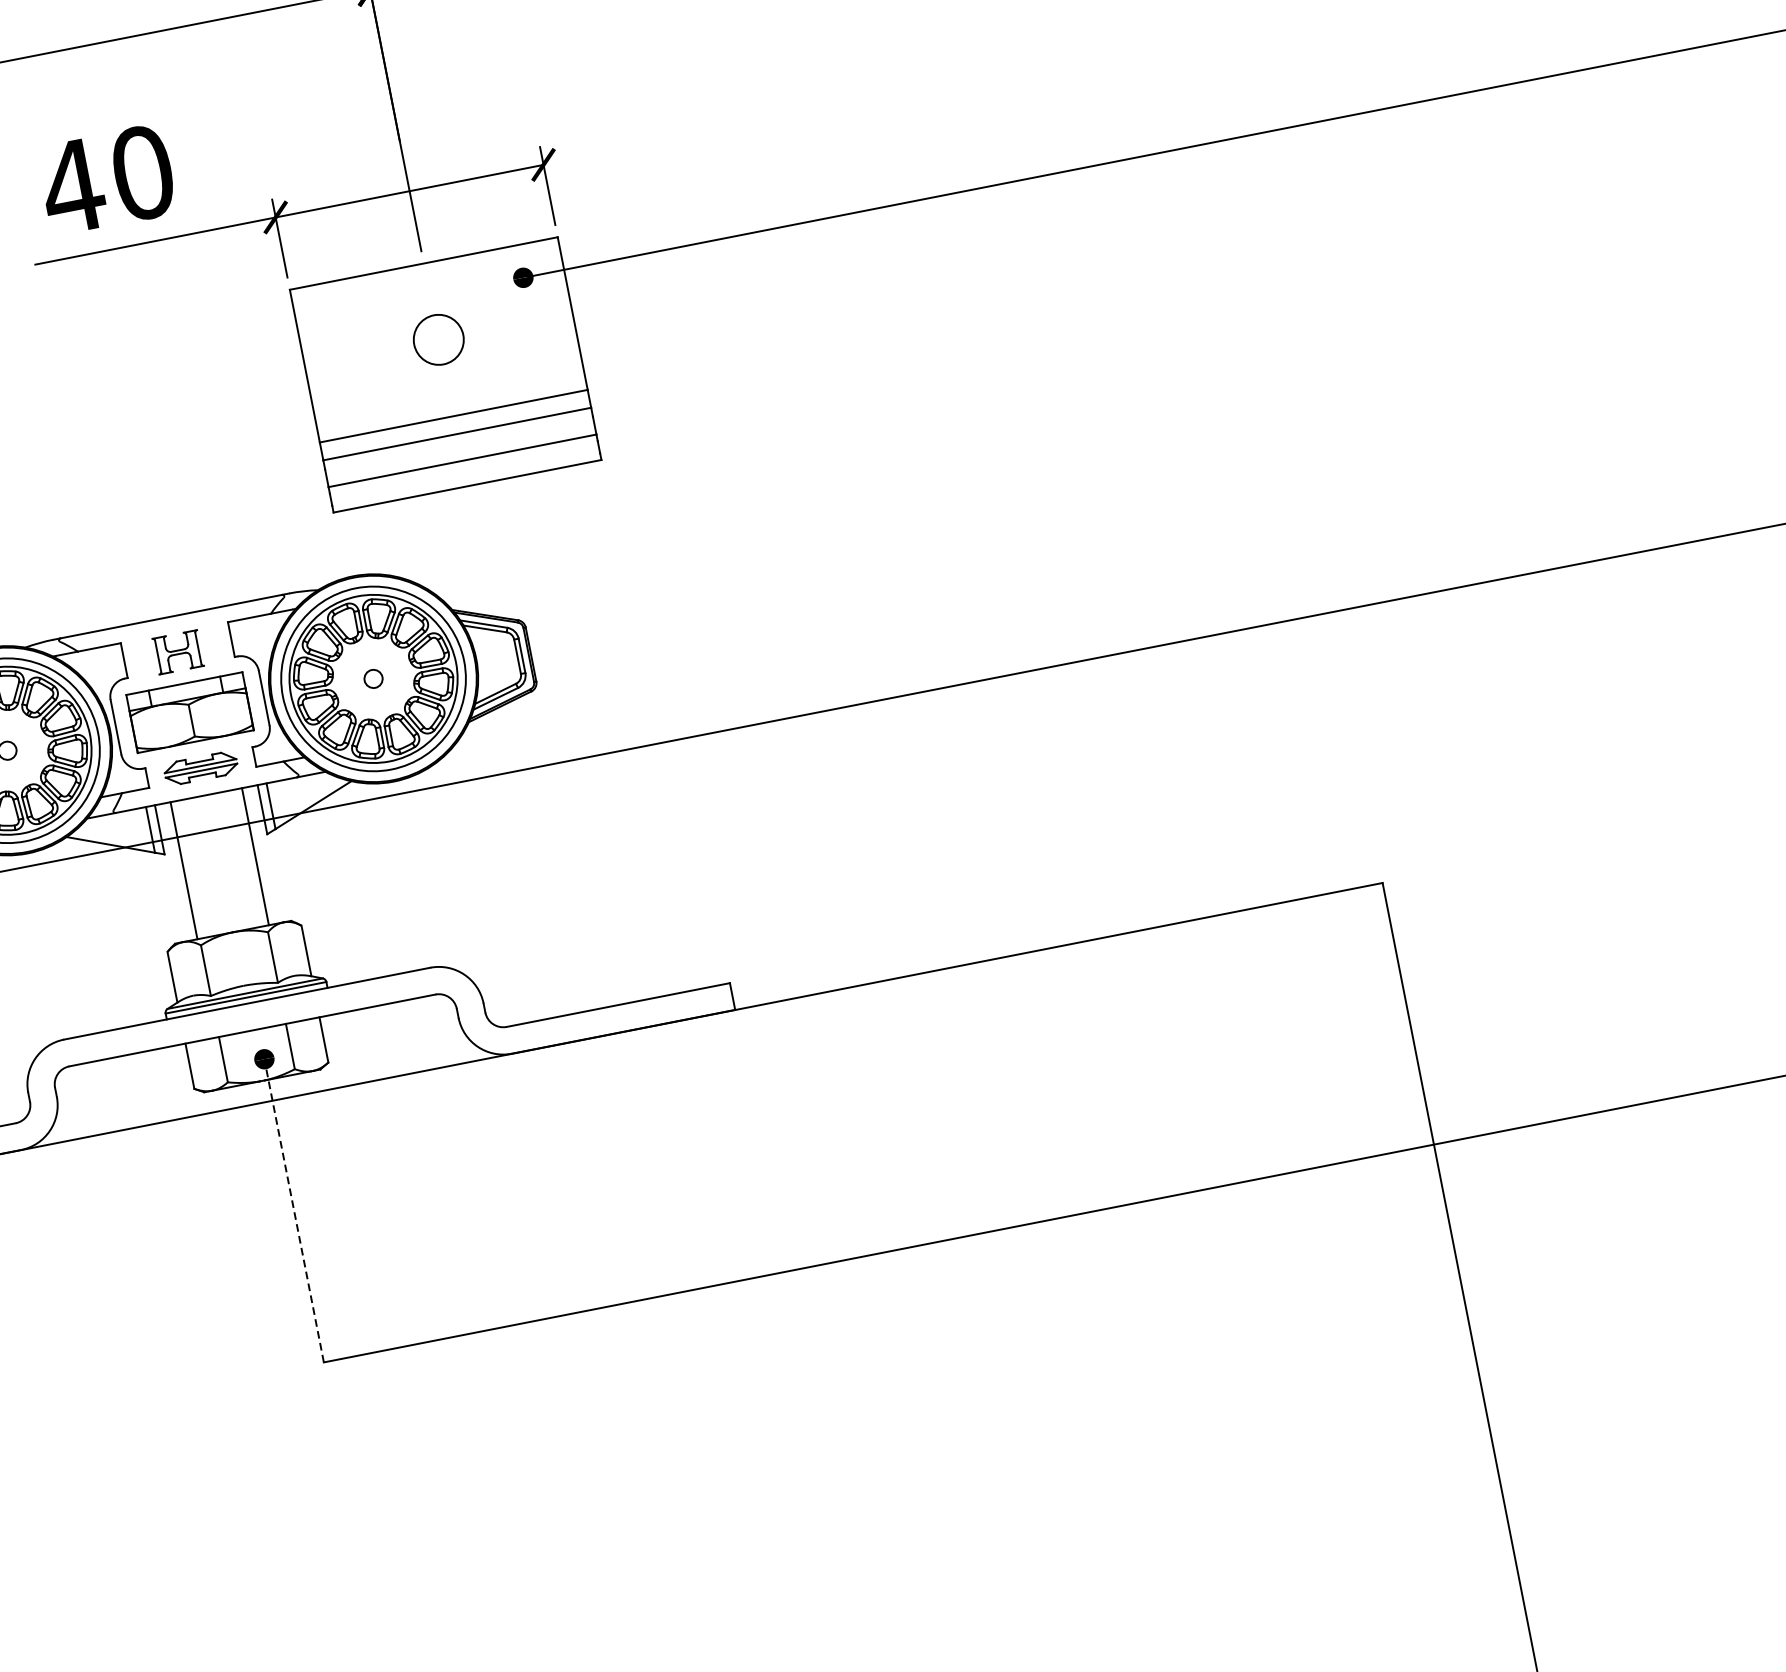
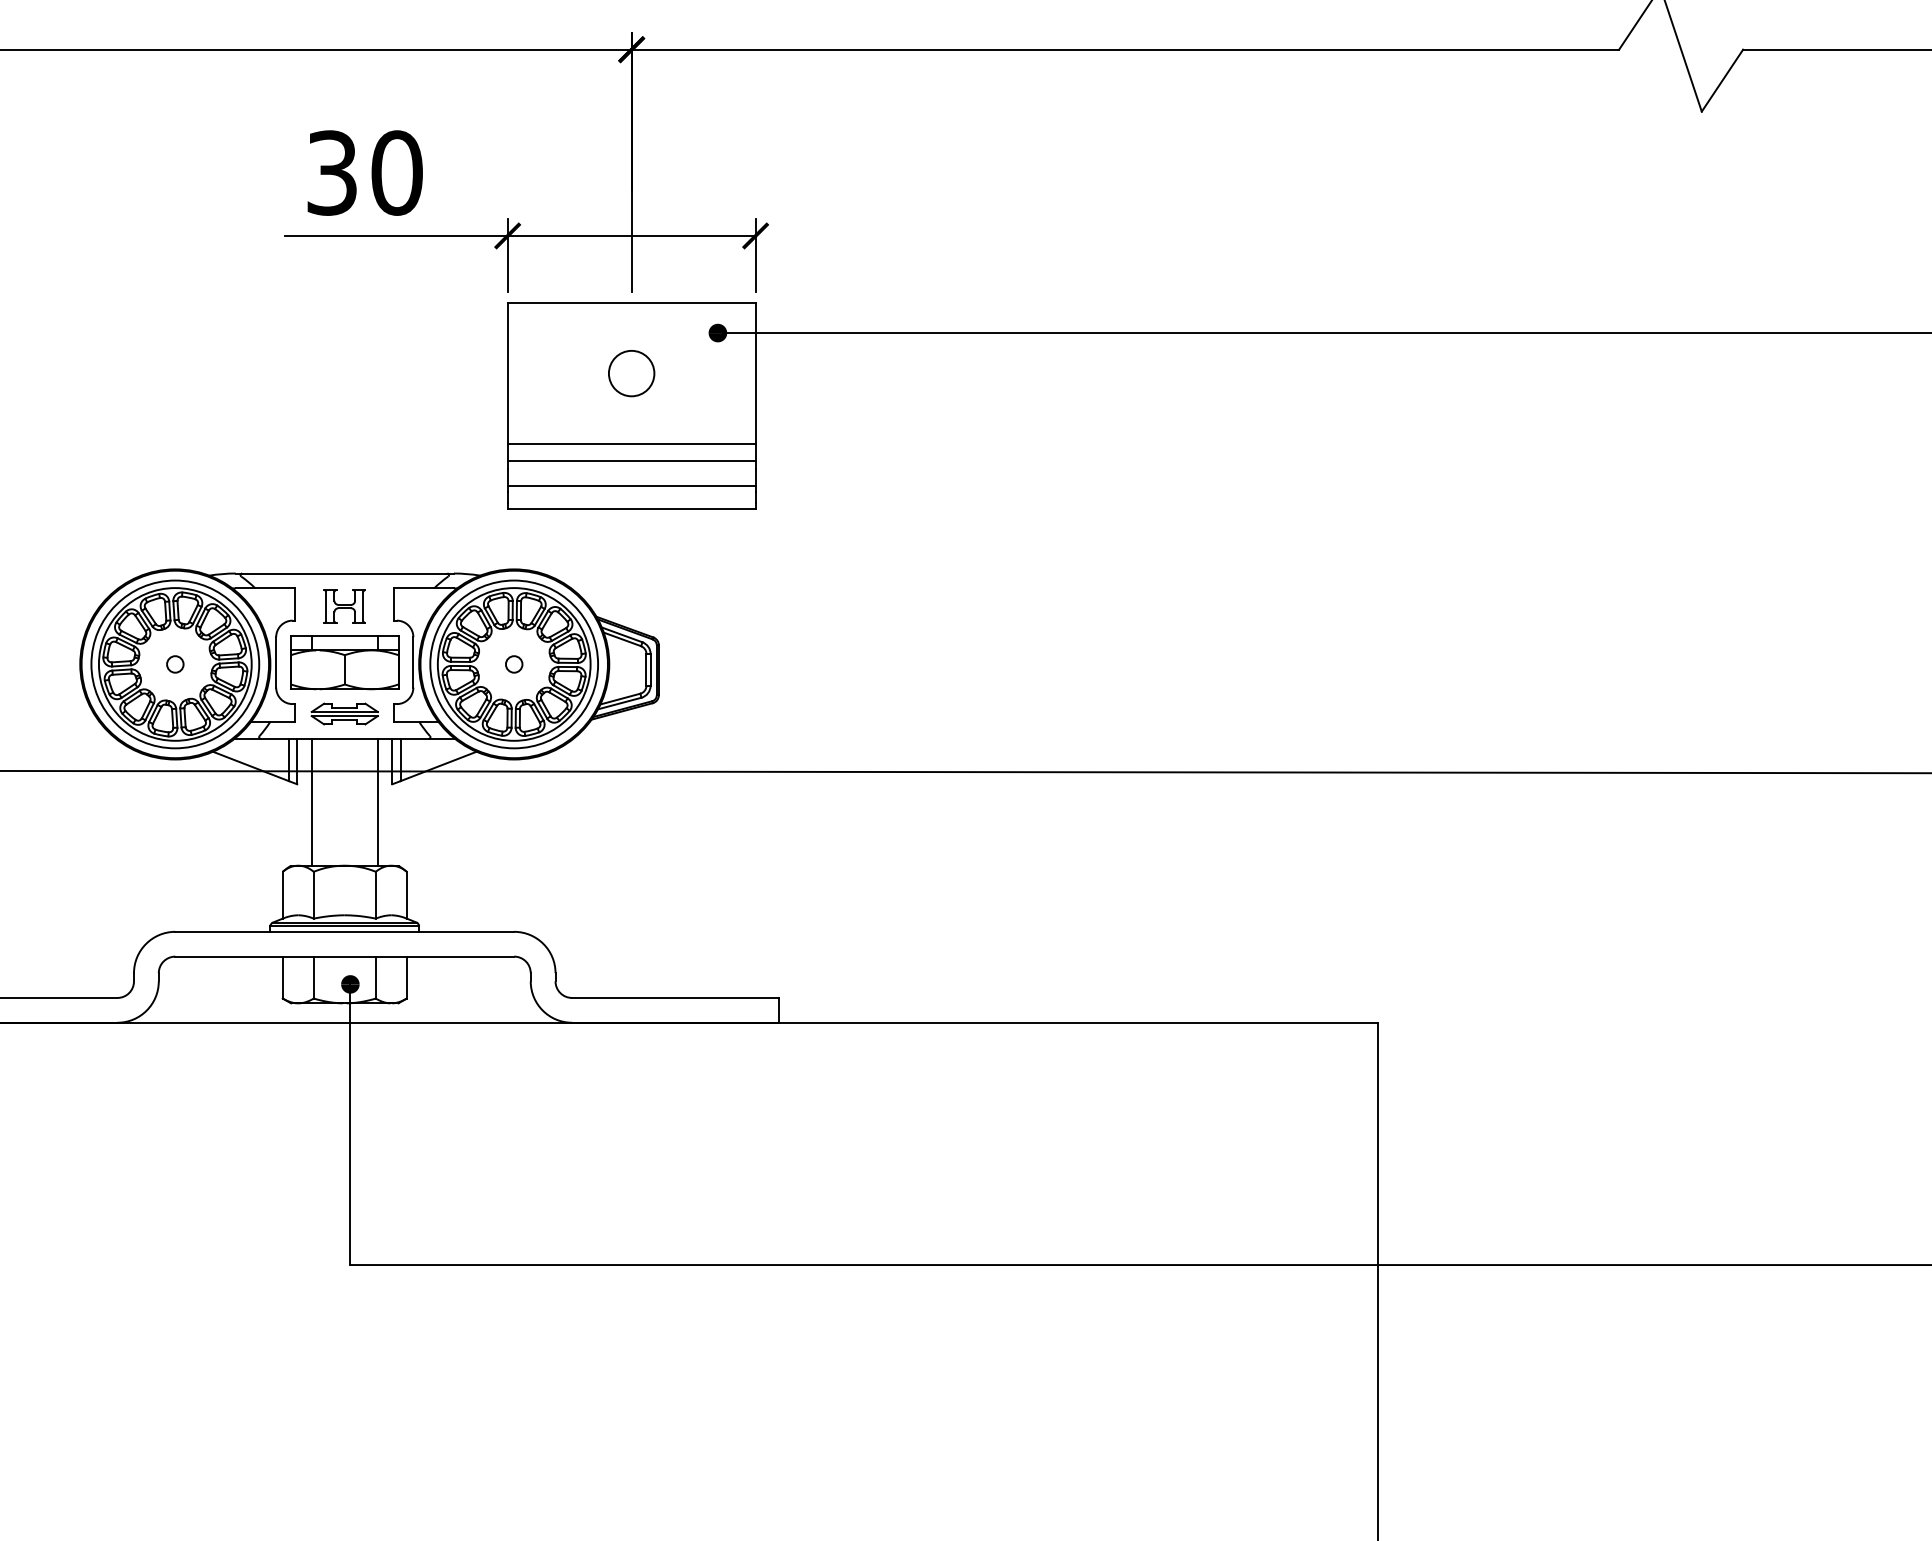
text: (73, 186) -> (332, 172), 40 -> 30
line: (294, 1210) -> (350, 1124), dashed -> solid

